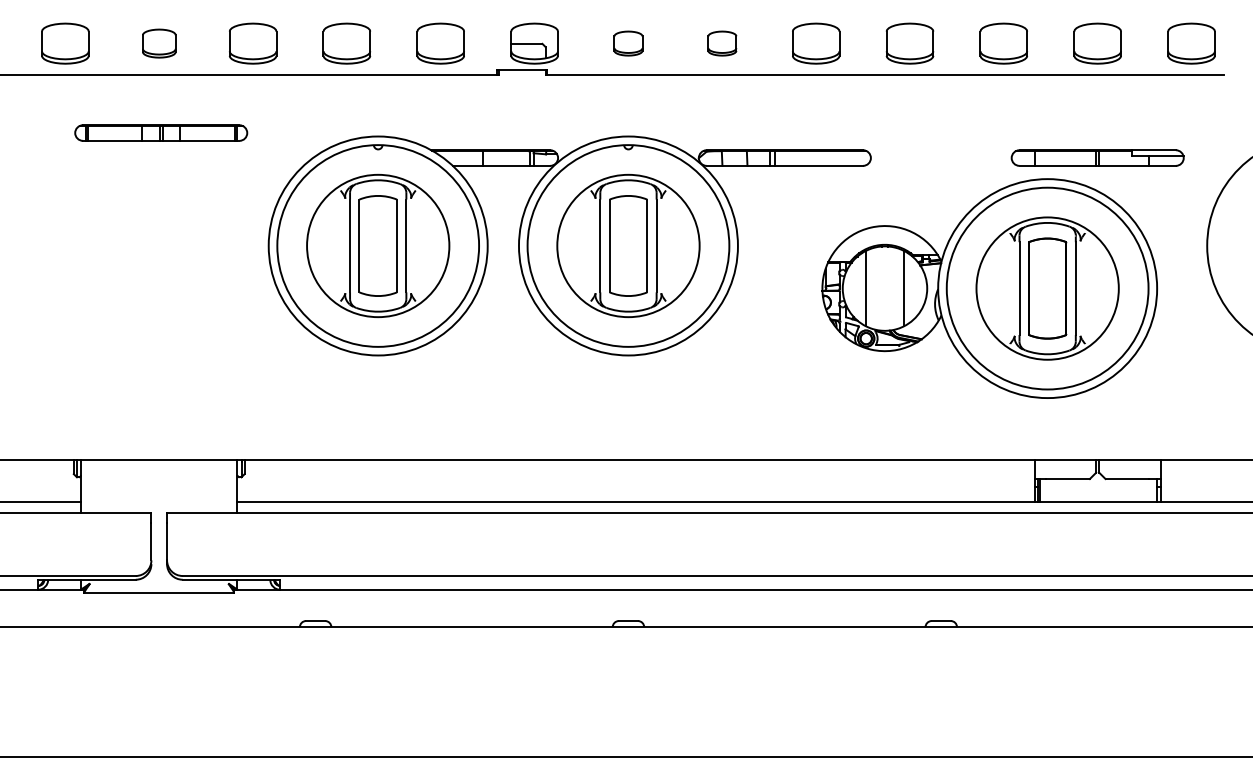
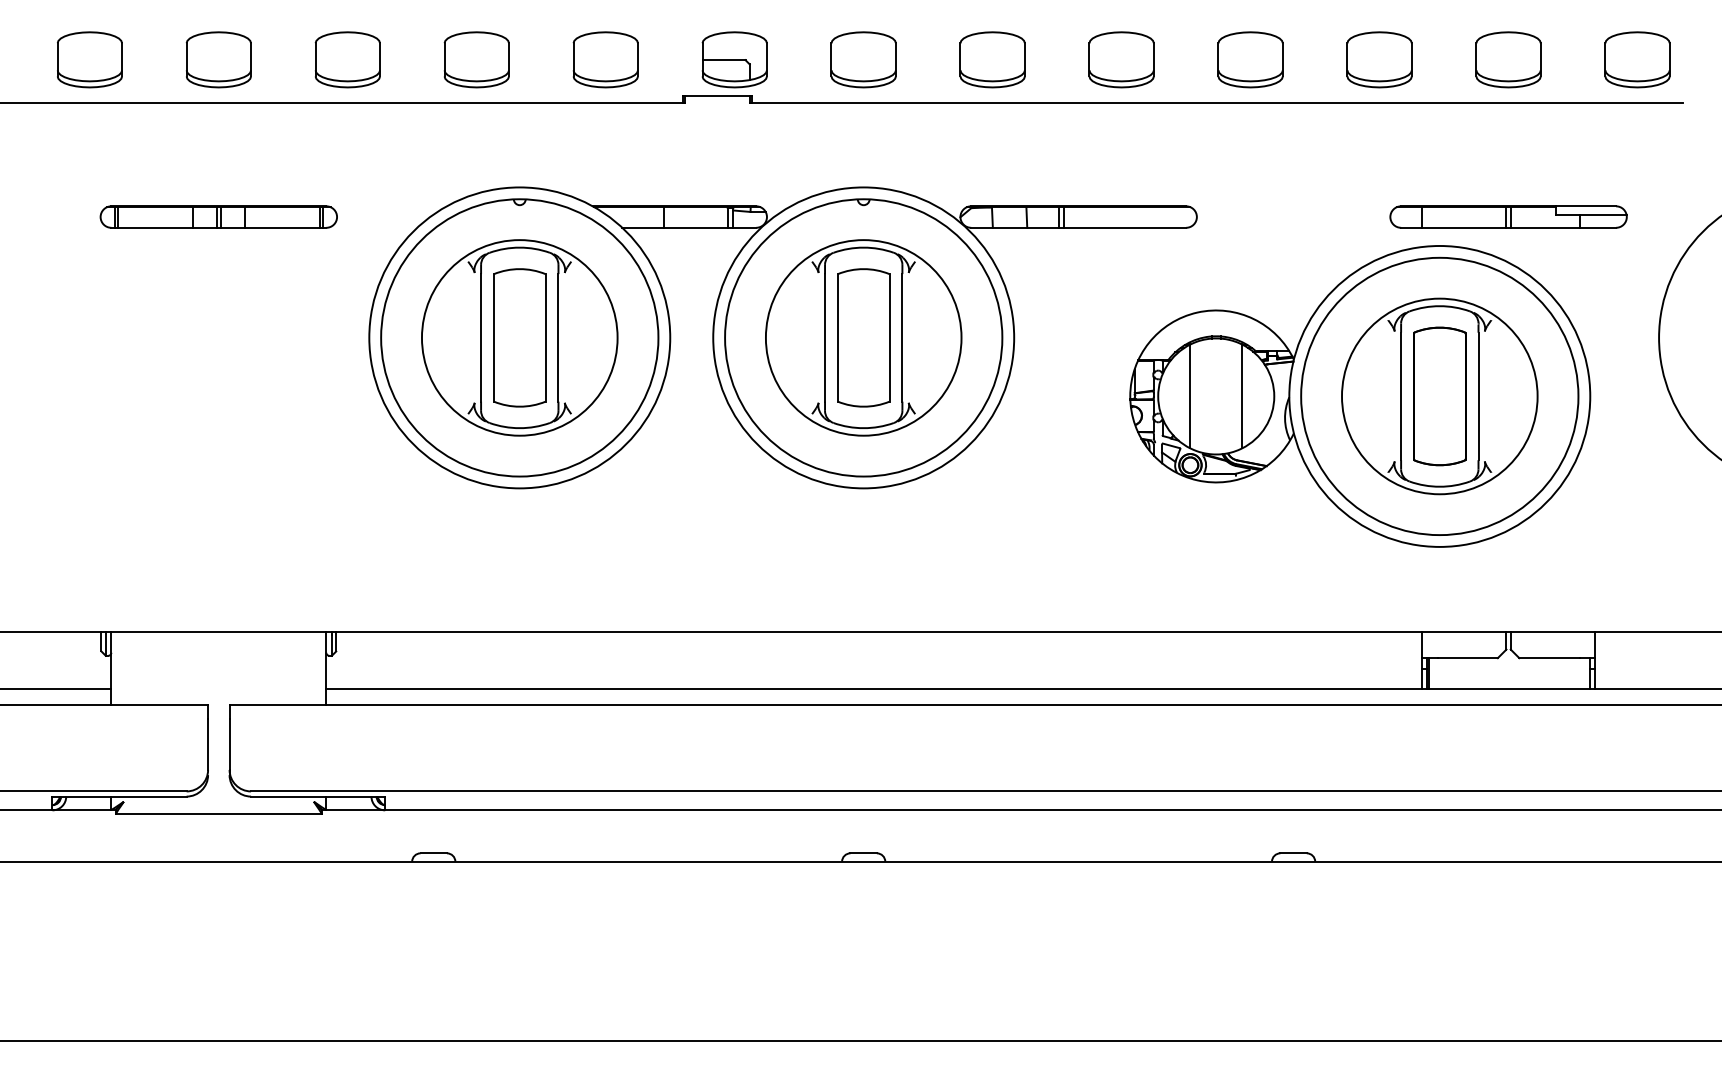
part: (159, 43) -> (219, 59), size x1.43
part: (628, 43) -> (863, 59), size x1.67
part: (722, 43) -> (992, 59), size x1.67
part: (161, 132) -> (219, 216), moved

